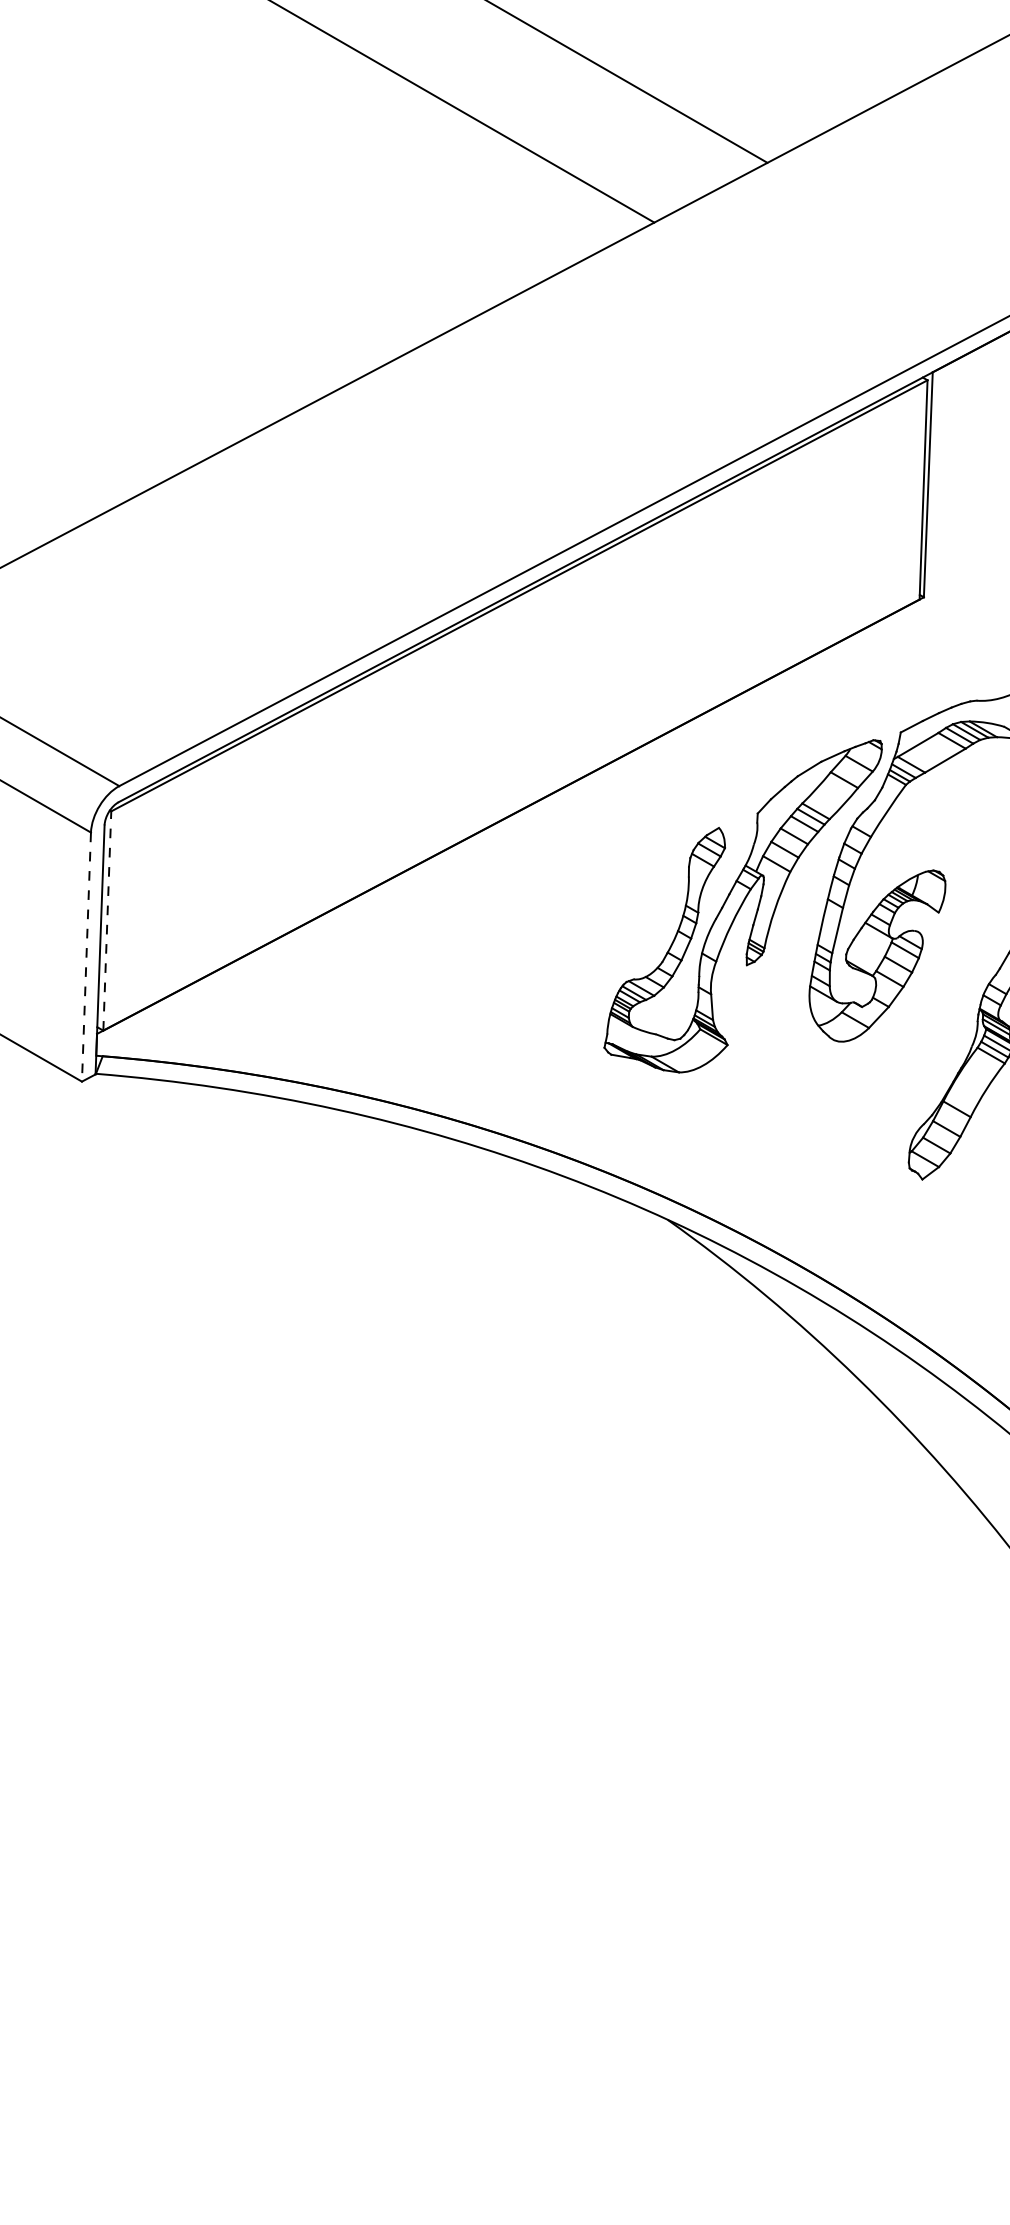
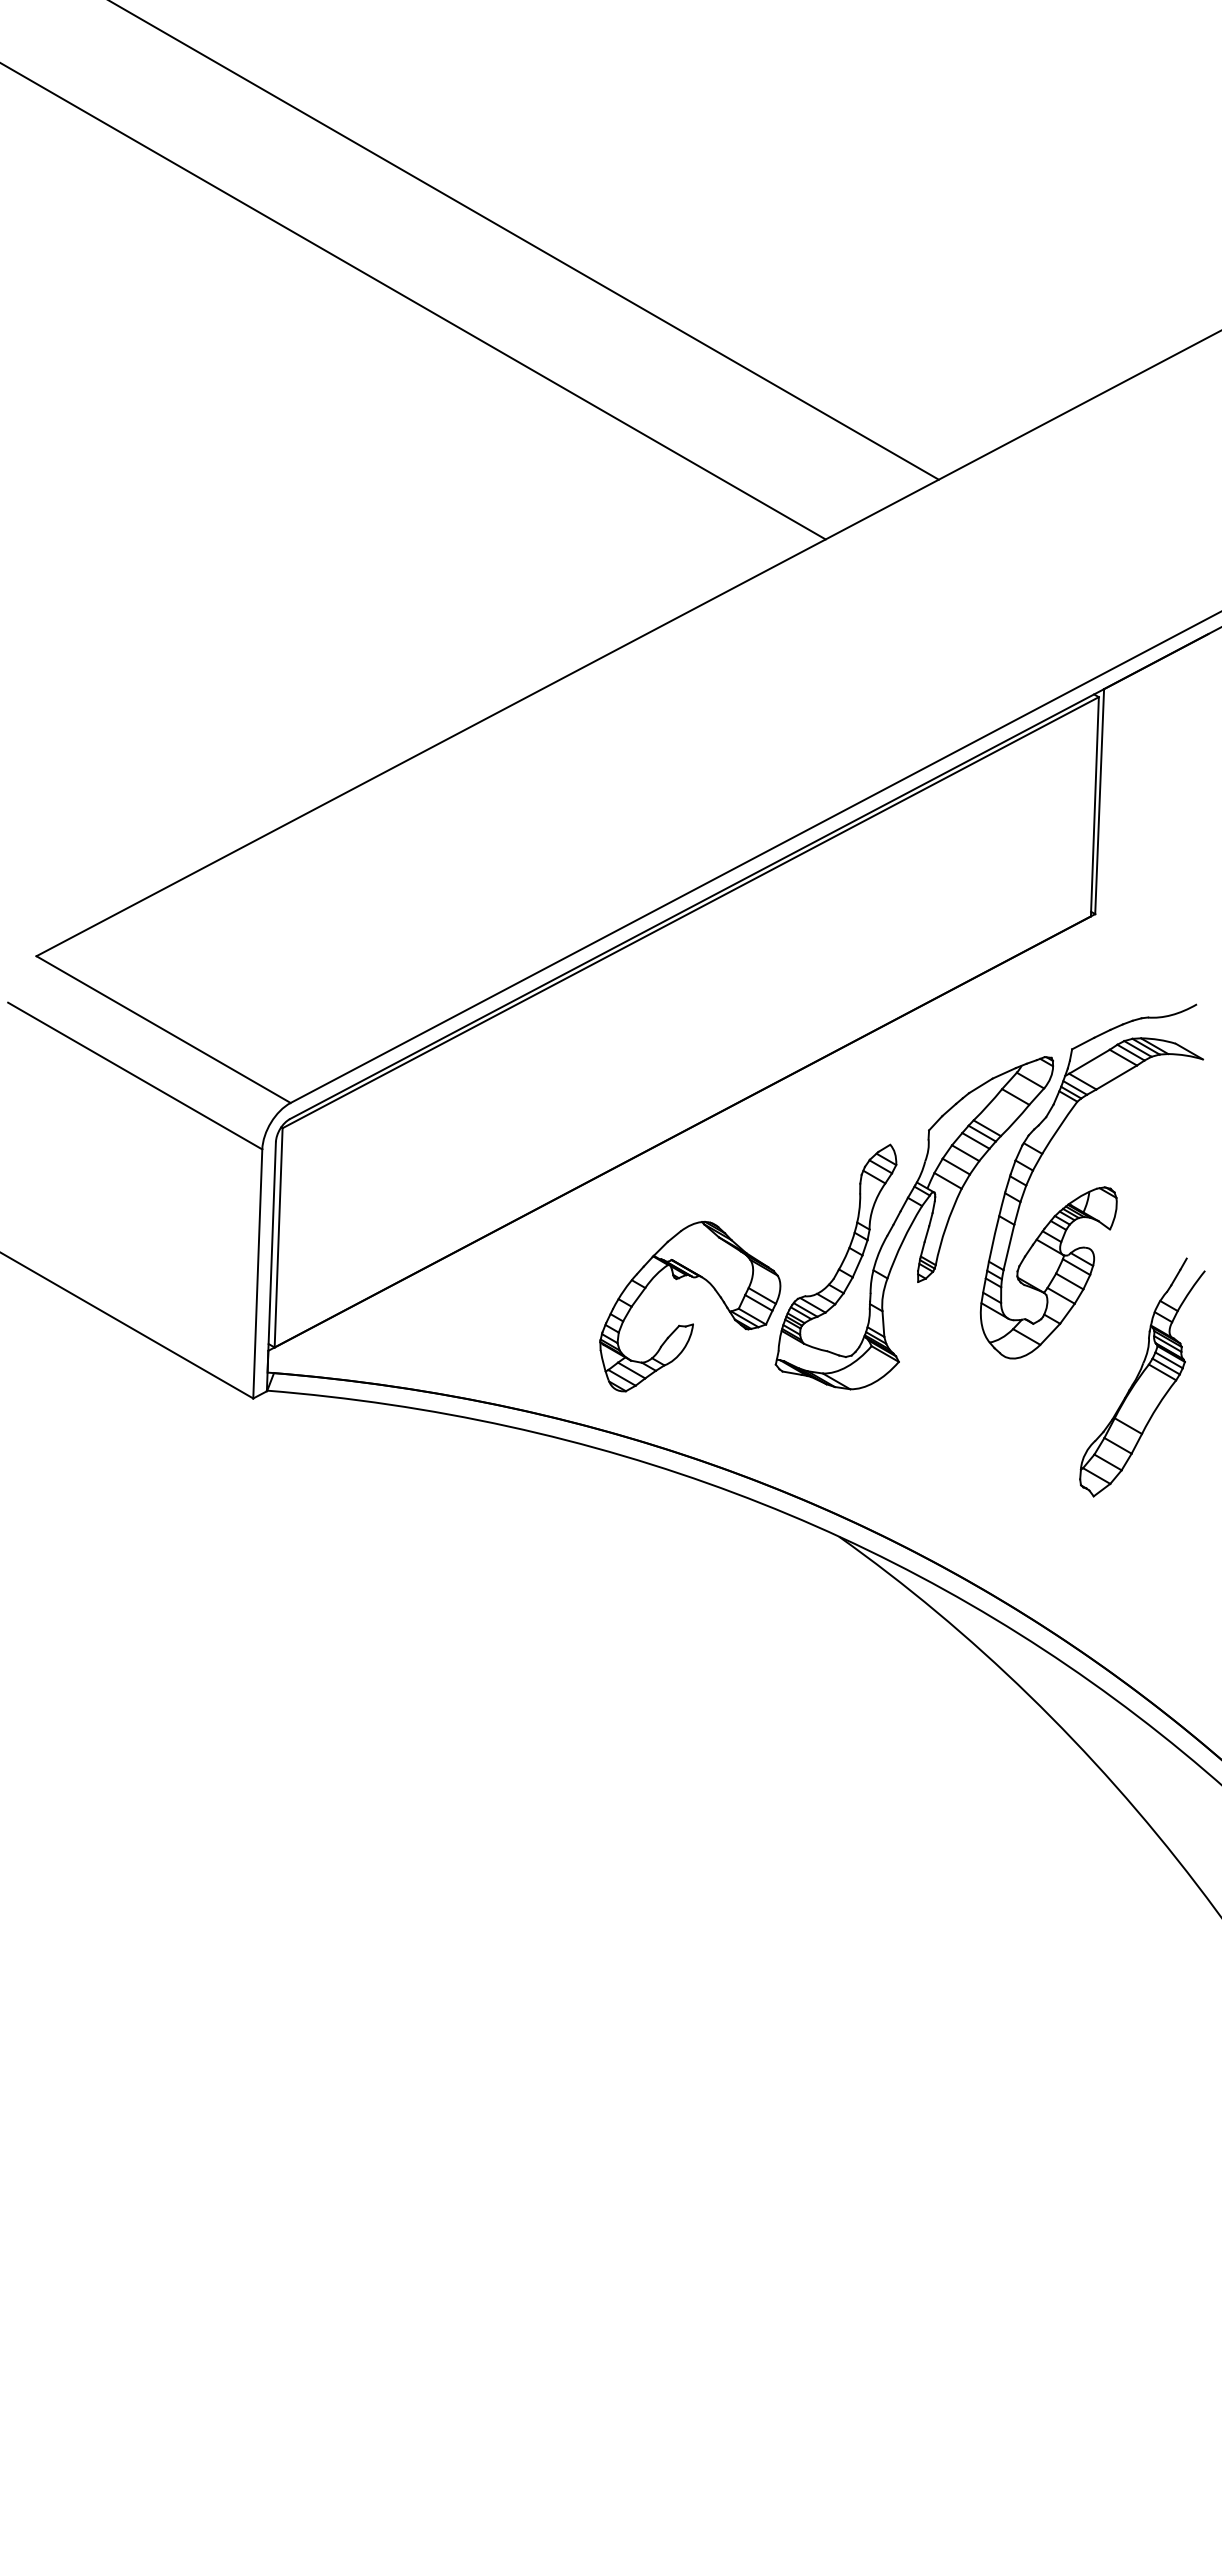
line: (107, 920) -> (278, 1237), dashed -> solid
line: (86, 956) -> (257, 1273), dashed -> solid
part: (521, 1006) -> (692, 1323), added

